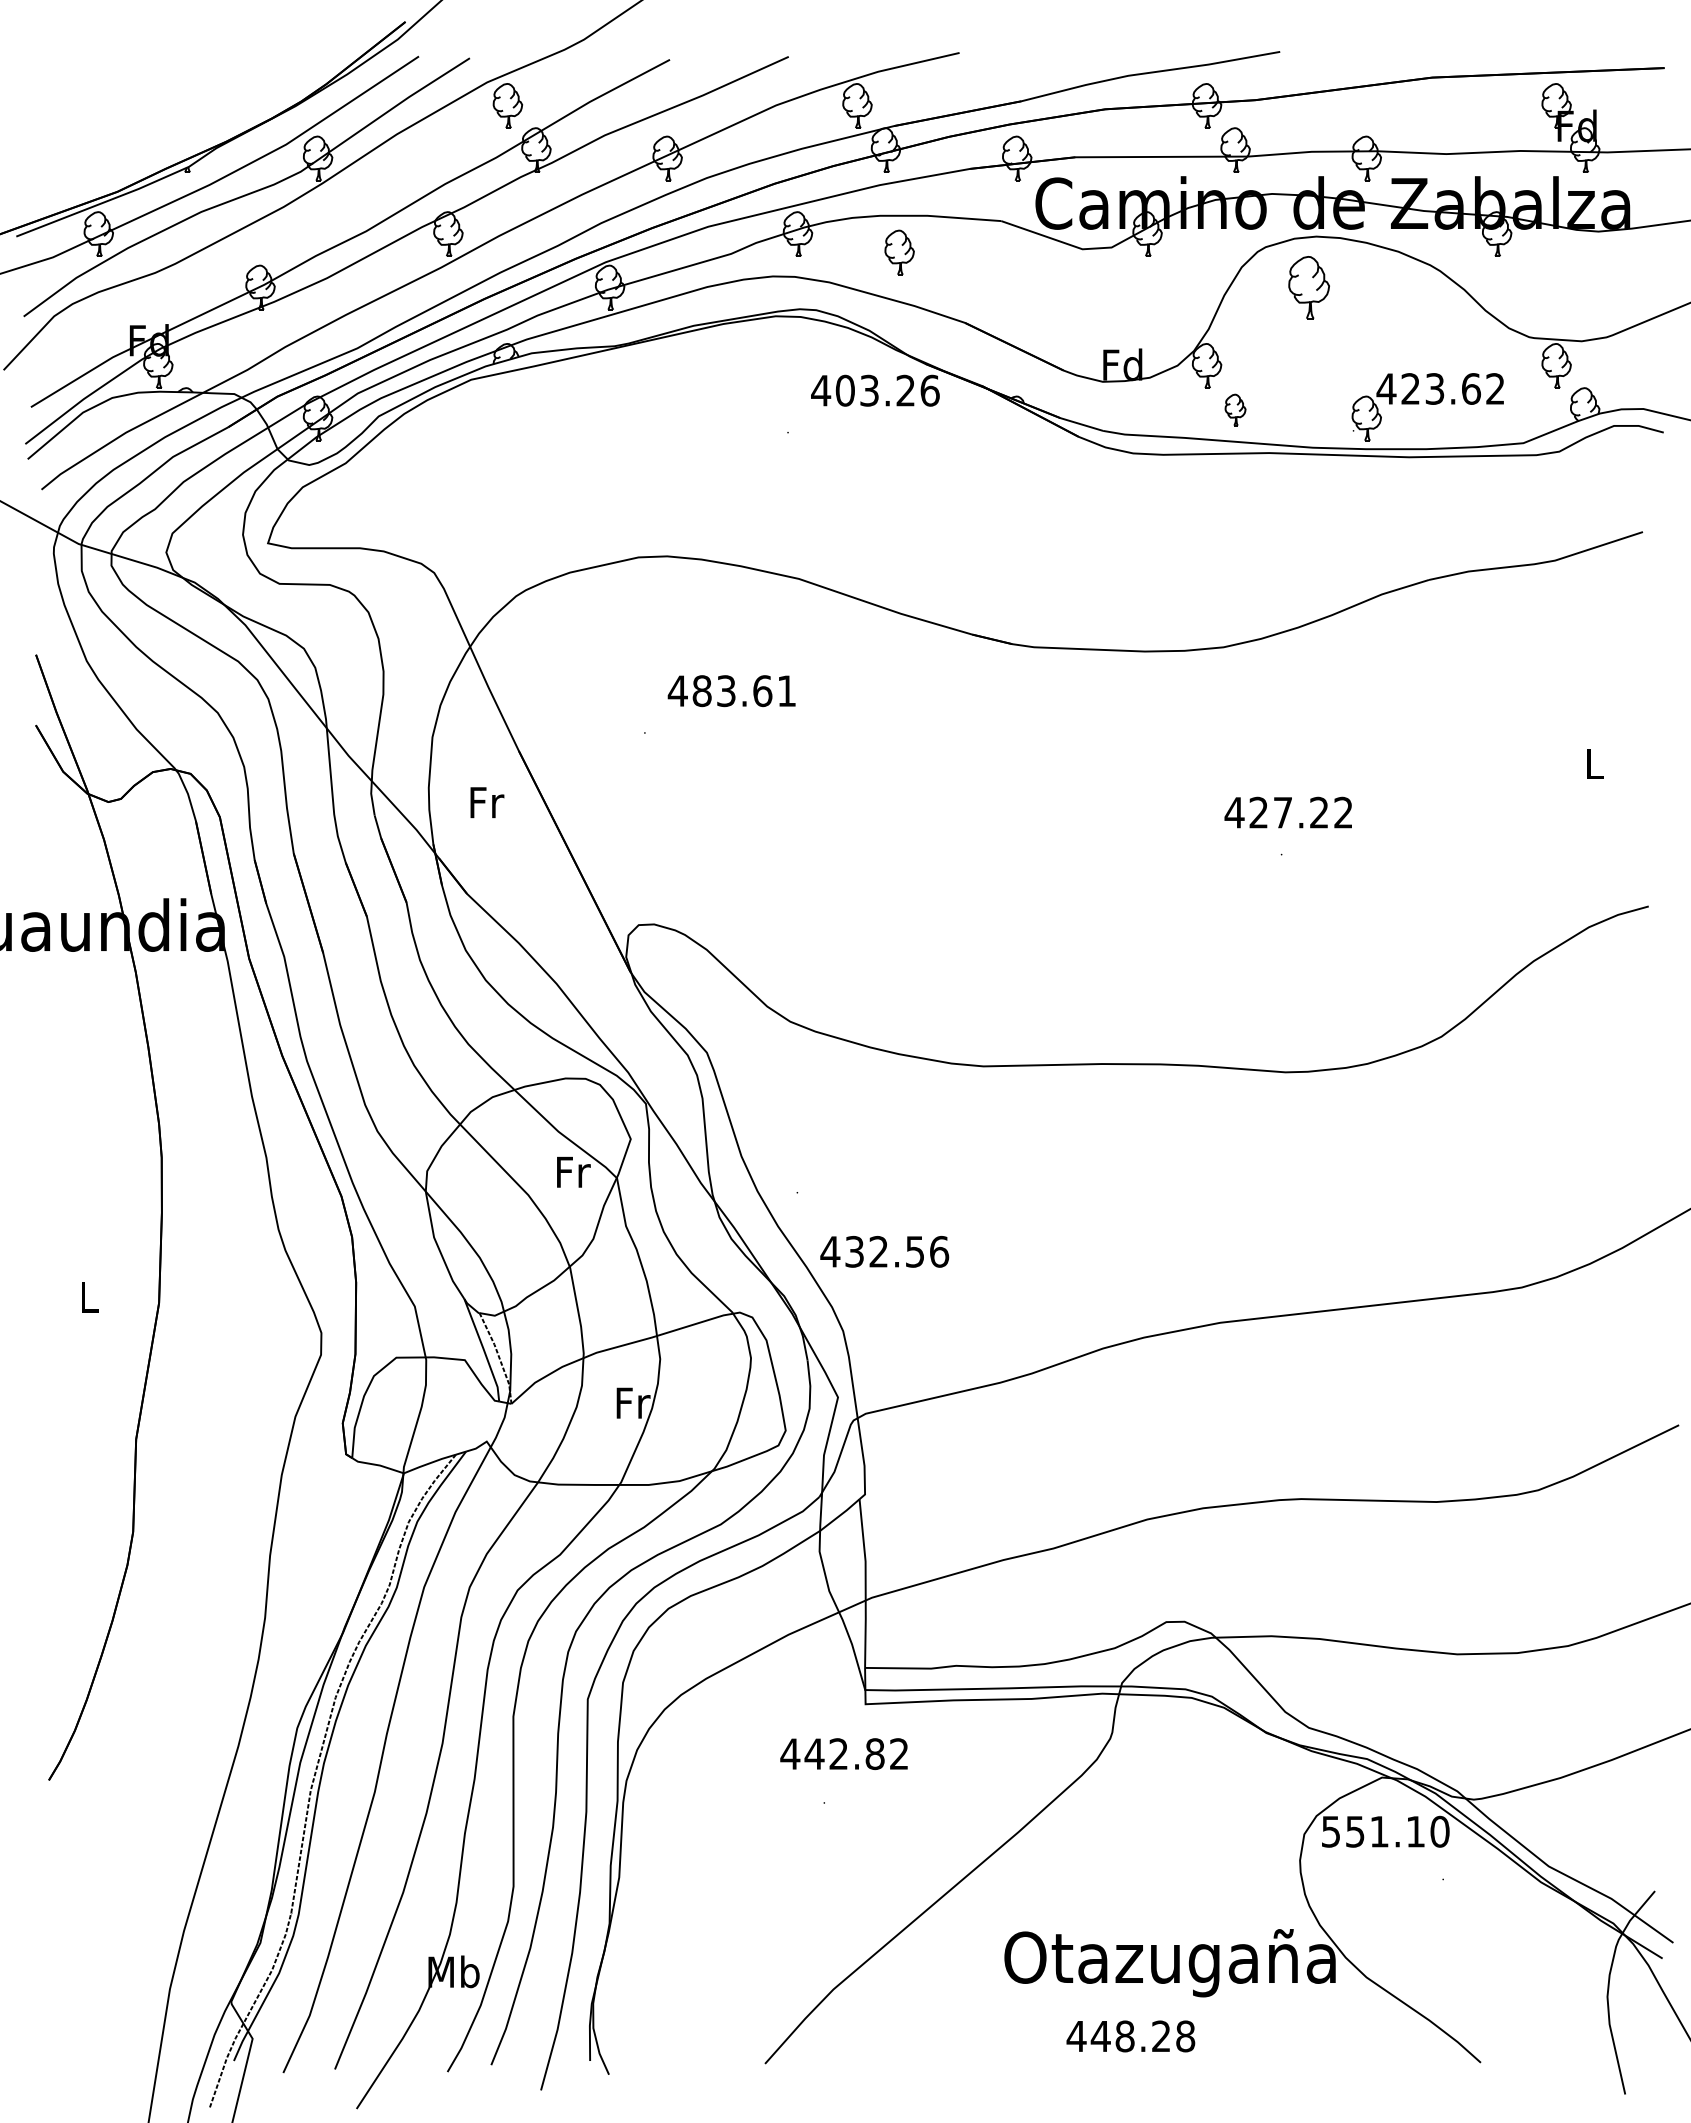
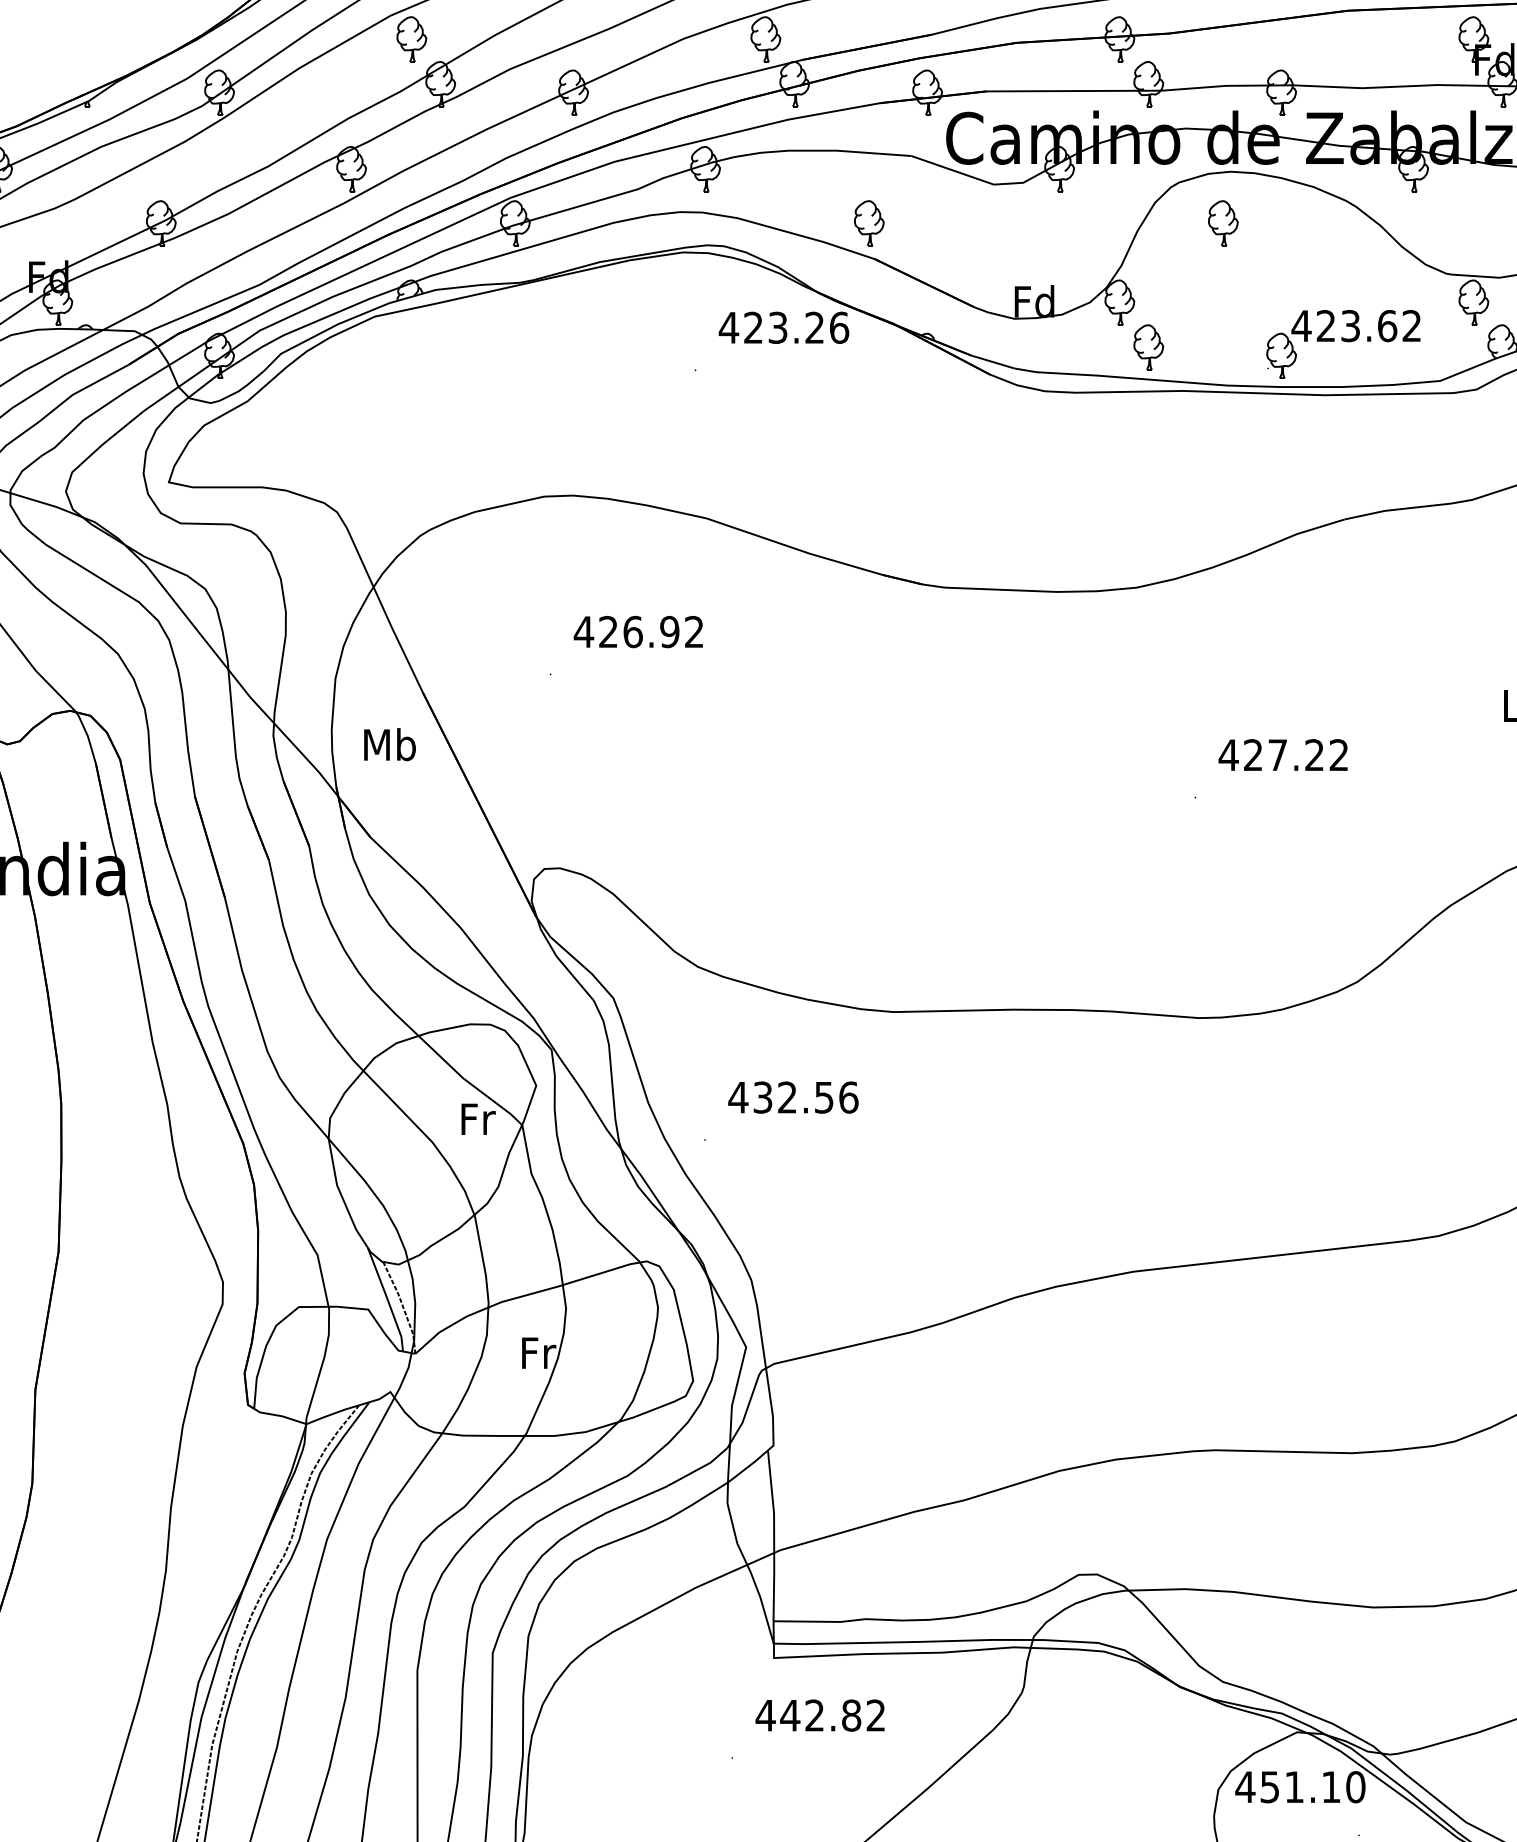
part: (899, 252) -> (869, 223), moved
part: (1309, 287) -> (1223, 223), size x0.71
text: (844, 390) -> (752, 327), 403.26 -> 423.26
part: (1235, 409) -> (1148, 346), size x1.43
text: (743, 691) -> (650, 632), 483.61 -> 426.92
text: (485, 802) -> (389, 744), Fr -> Mb
text: (1287, 812) -> (1282, 754), moved
text: (884, 1251) -> (793, 1097), moved
text: (843, 1753) -> (819, 1714), moved
text: (1331, 1831) -> (1245, 1786), 551.10 -> 451.10

